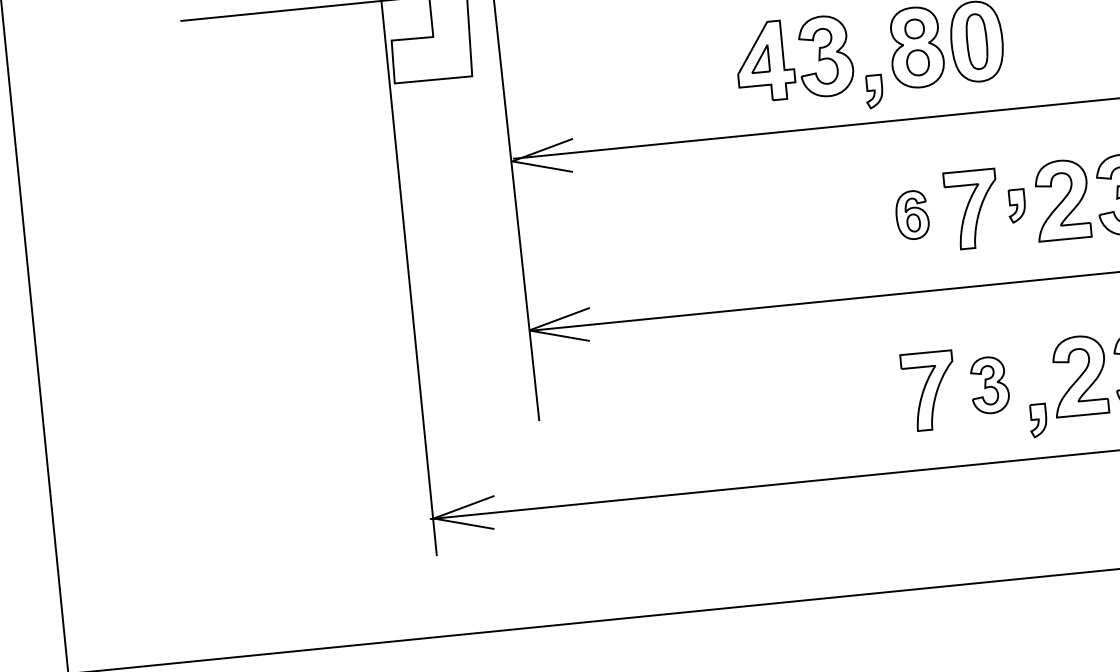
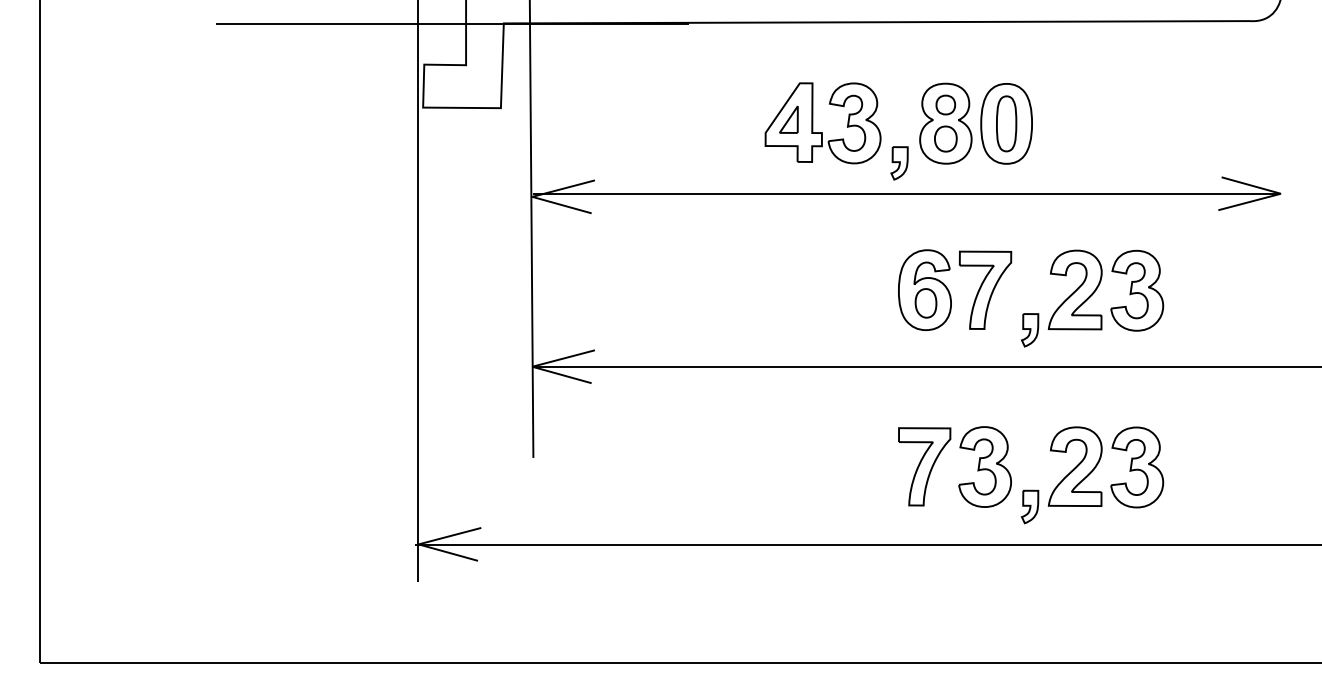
part: (1017, 206) -> (1030, 330), moved
part: (911, 214) -> (924, 289), size x1.67
part: (989, 384) -> (984, 466), size x1.43

